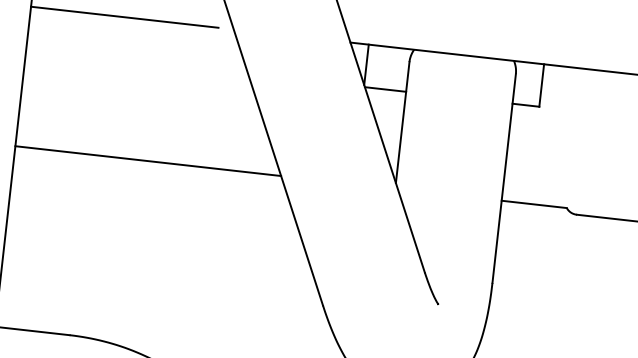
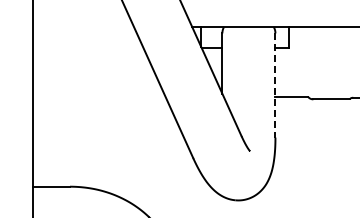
line: (124, 18) -> (79, 27), removed
line: (146, 160) -> (98, 96), removed
line: (504, 180) -> (275, 86), solid -> dashed

